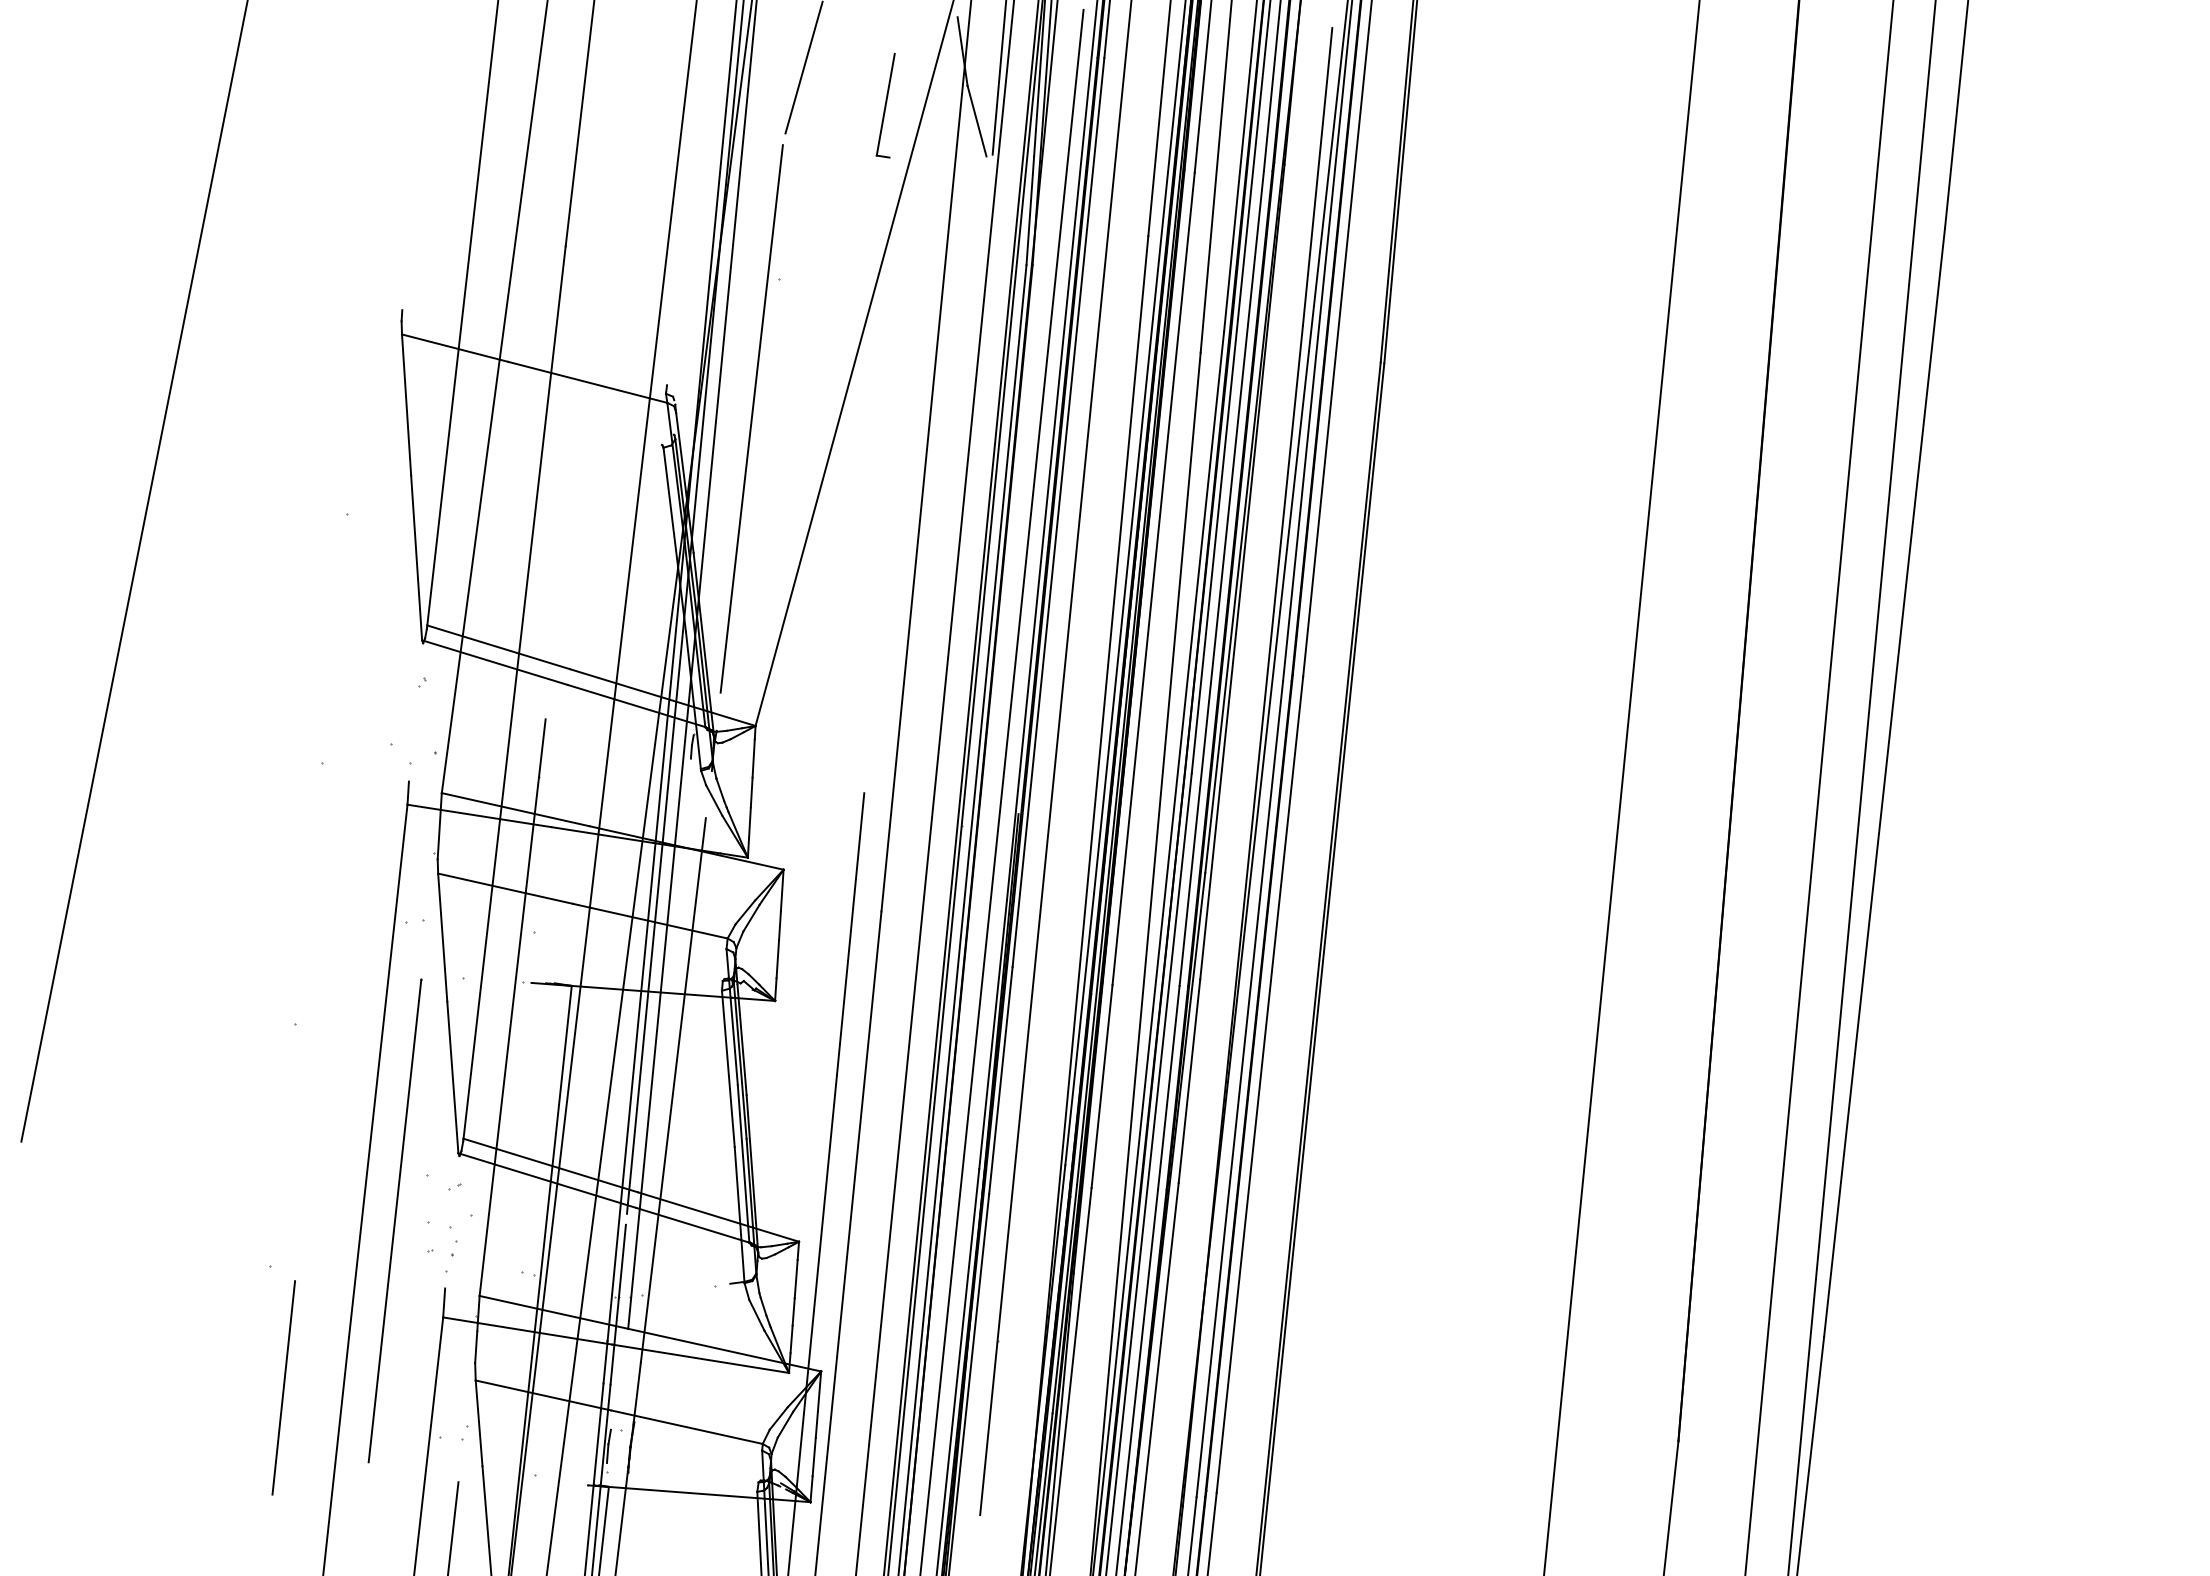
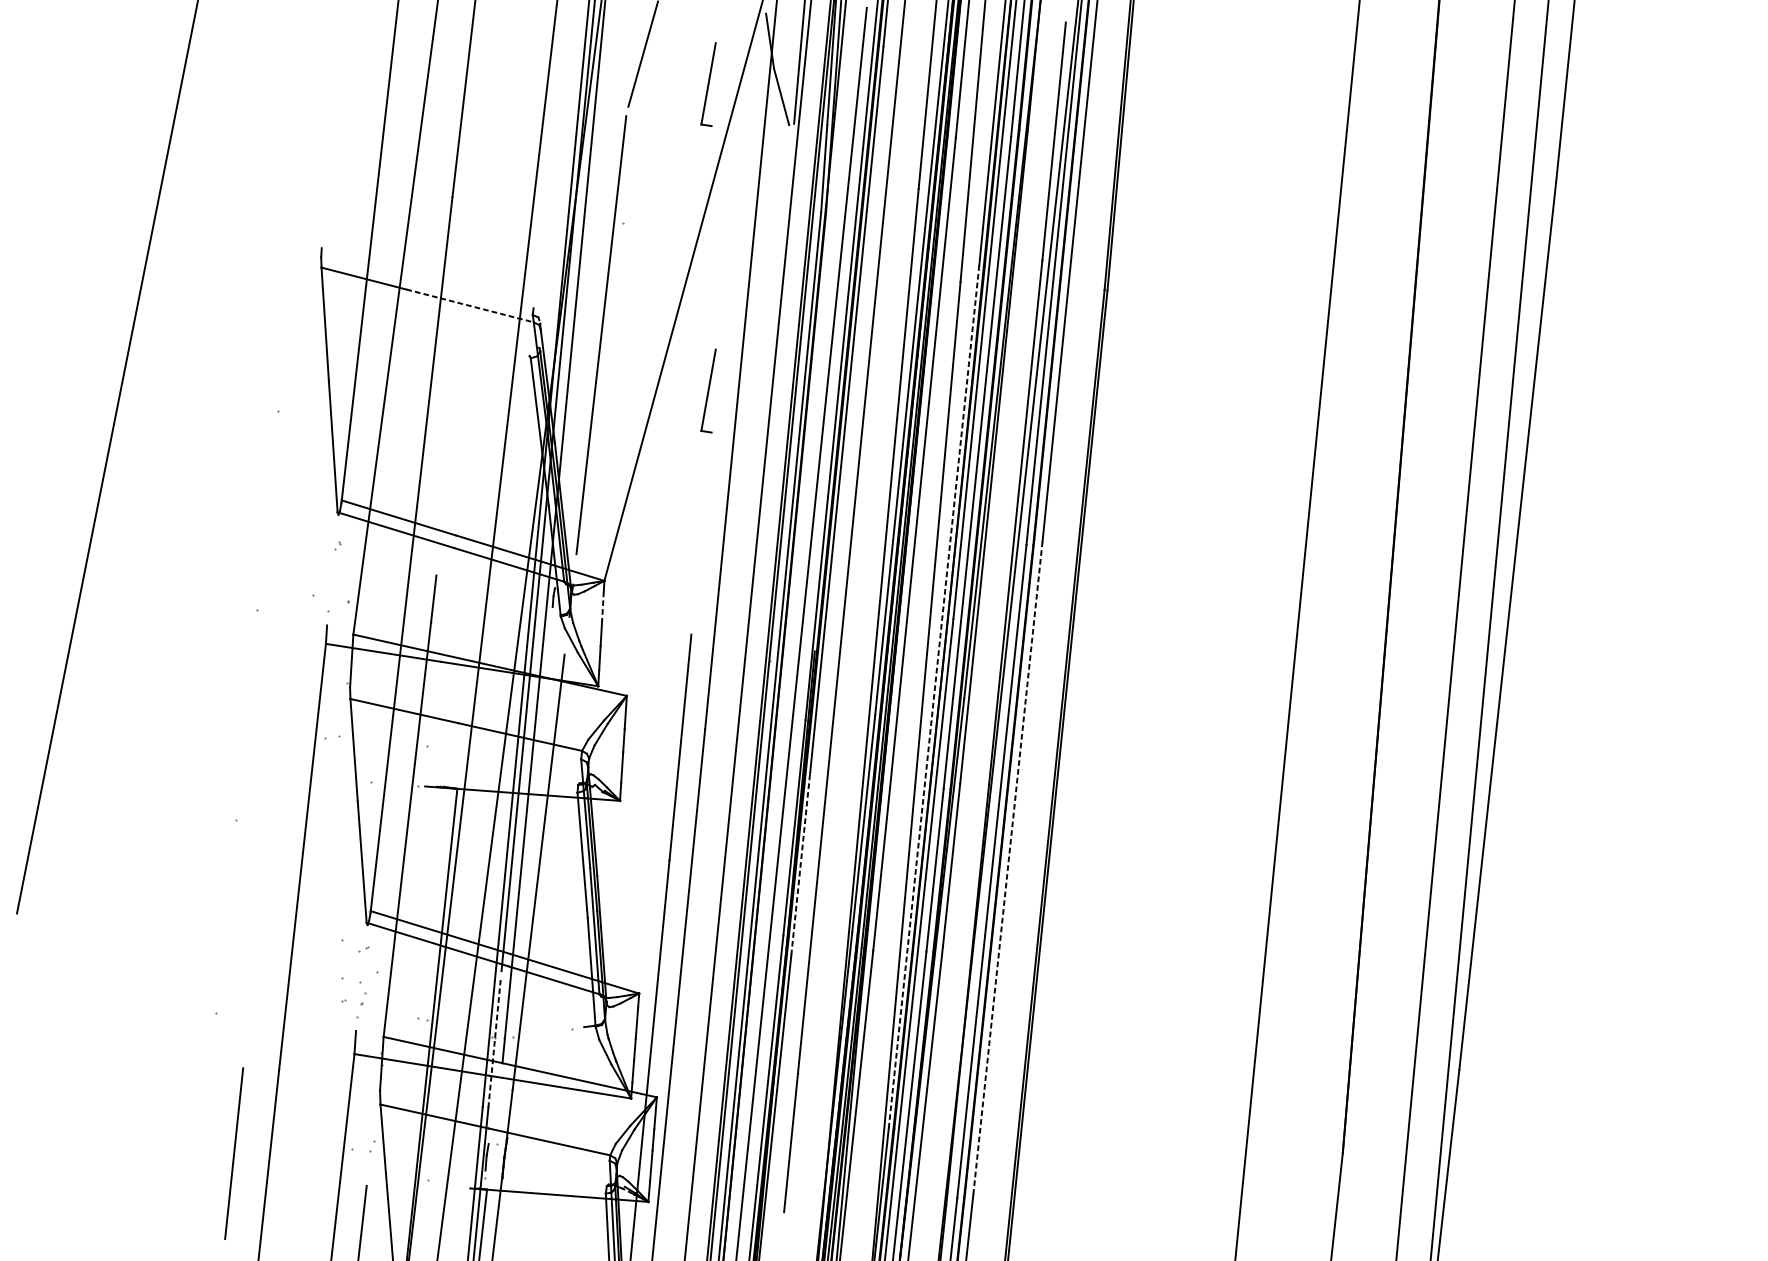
line: (588, 382) -> (470, 306), solid -> dashed
part: (885, 488) -> (708, 390), added
line: (753, 759) -> (602, 607), solid -> dashed
line: (1167, 870) -> (934, 696), solid -> dashed
line: (1000, 1079) -> (800, 863), solid -> dashed
line: (1259, 1085) -> (1007, 868), solid -> dashed
line: (394, 1220) -> (315, 976), removed
line: (618, 1304) -> (494, 1043), solid -> dashed
line: (283, 1387) -> (233, 1153), moved

